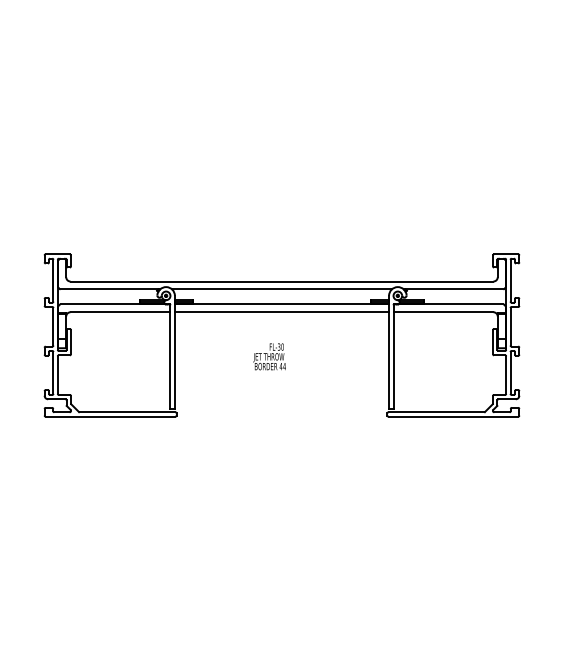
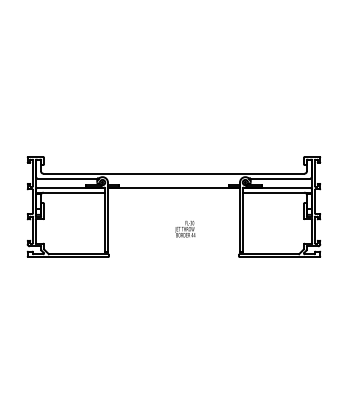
line: (281, 289) -> (173, 178), removed
line: (281, 311) -> (173, 192), removed
text: (269, 357) -> (185, 229), moved

